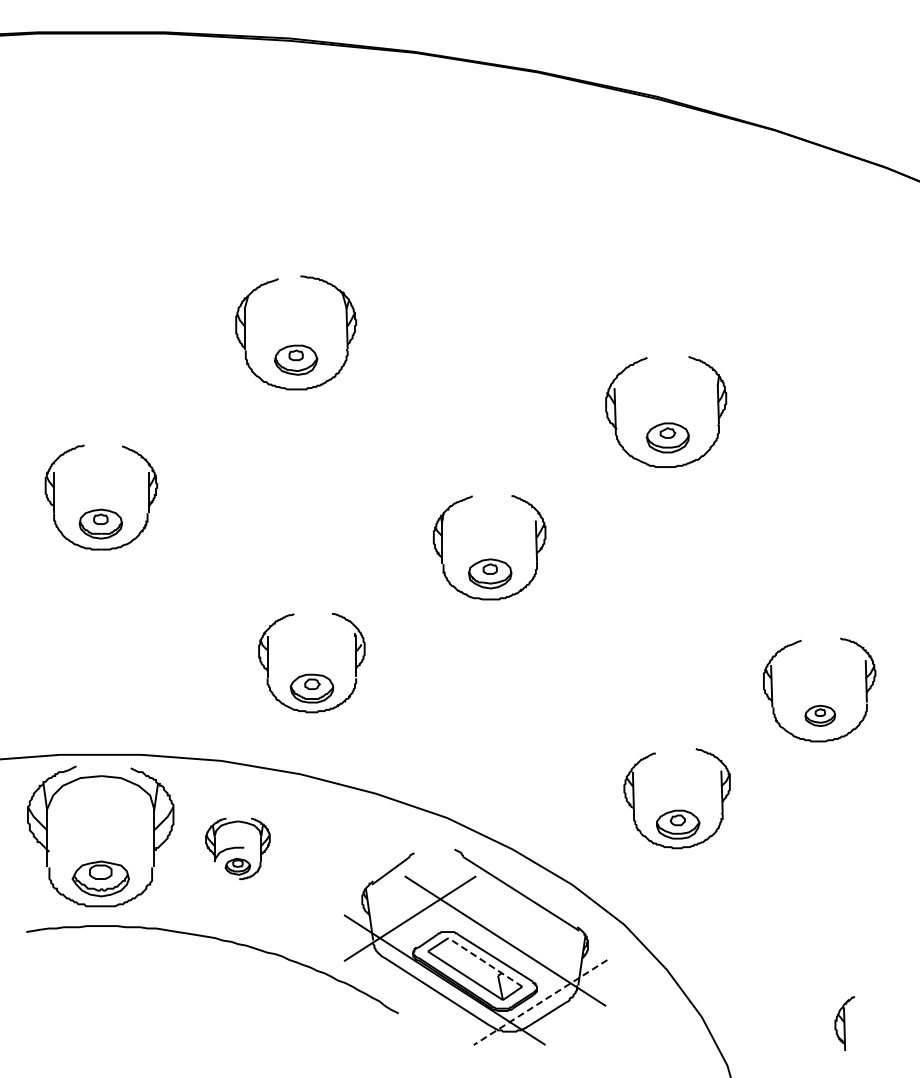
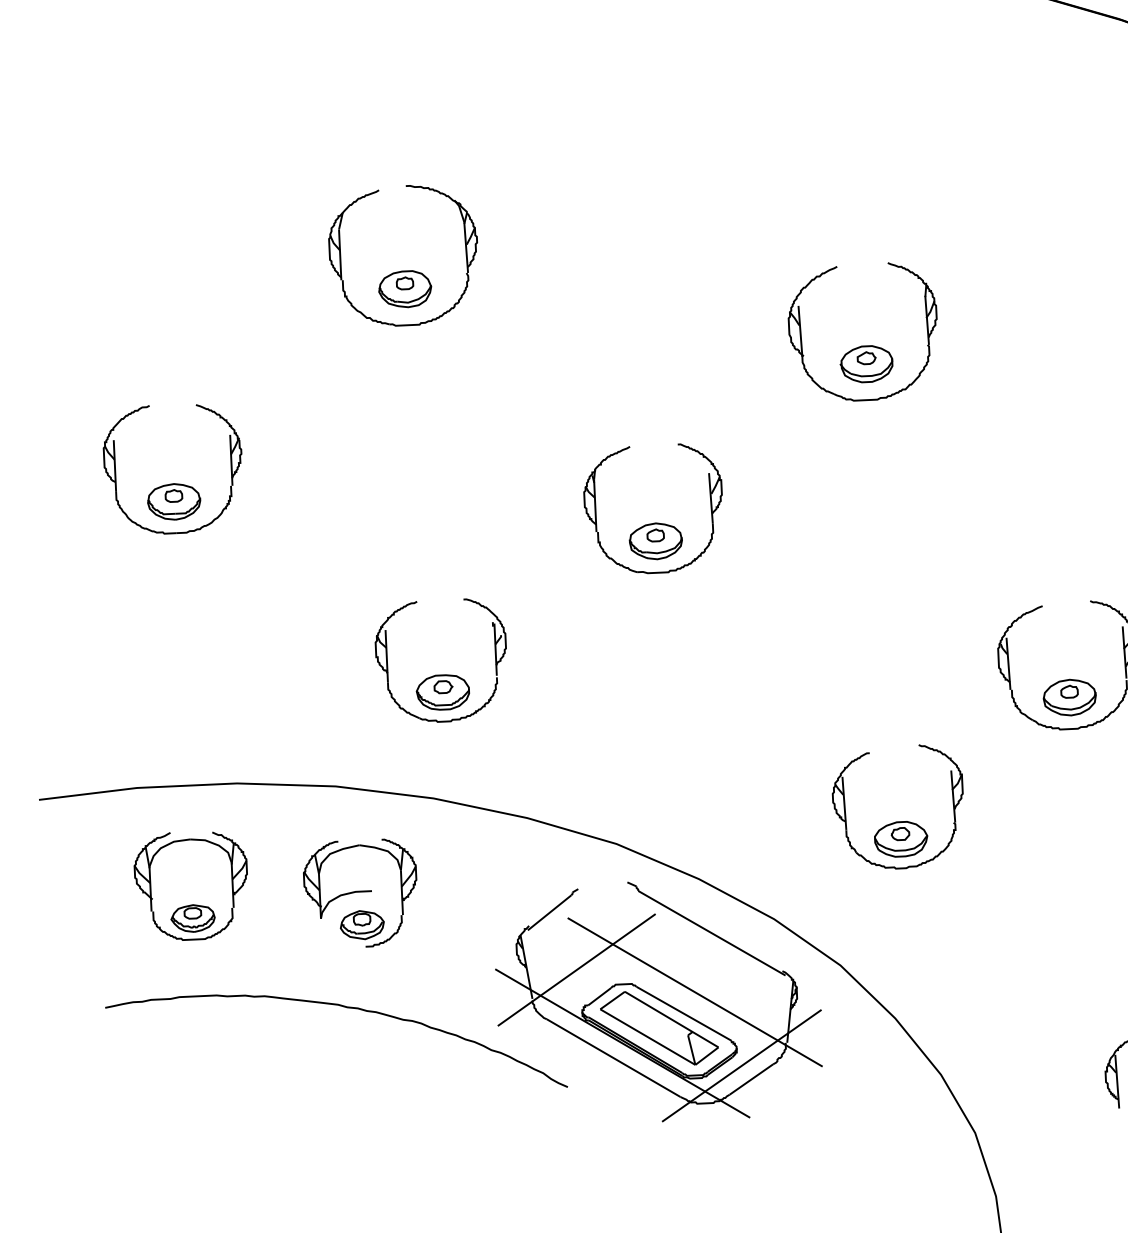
part: (820, 715) -> (1070, 697), size x1.43
part: (100, 835) -> (191, 884), size x0.62
part: (237, 848) -> (360, 893), size x1.43
line: (485, 962) -> (671, 1019), dashed -> solid
line: (540, 1002) -> (741, 1065), dashed -> solid

